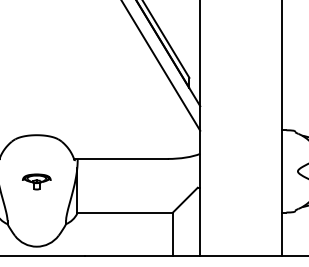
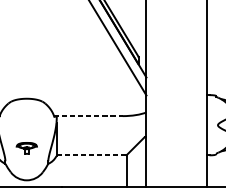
line: (120, 158) -> (88, 115), solid -> dashed
part: (36, 181) -> (26, 148), moved
line: (125, 212) -> (91, 155), solid -> dashed

